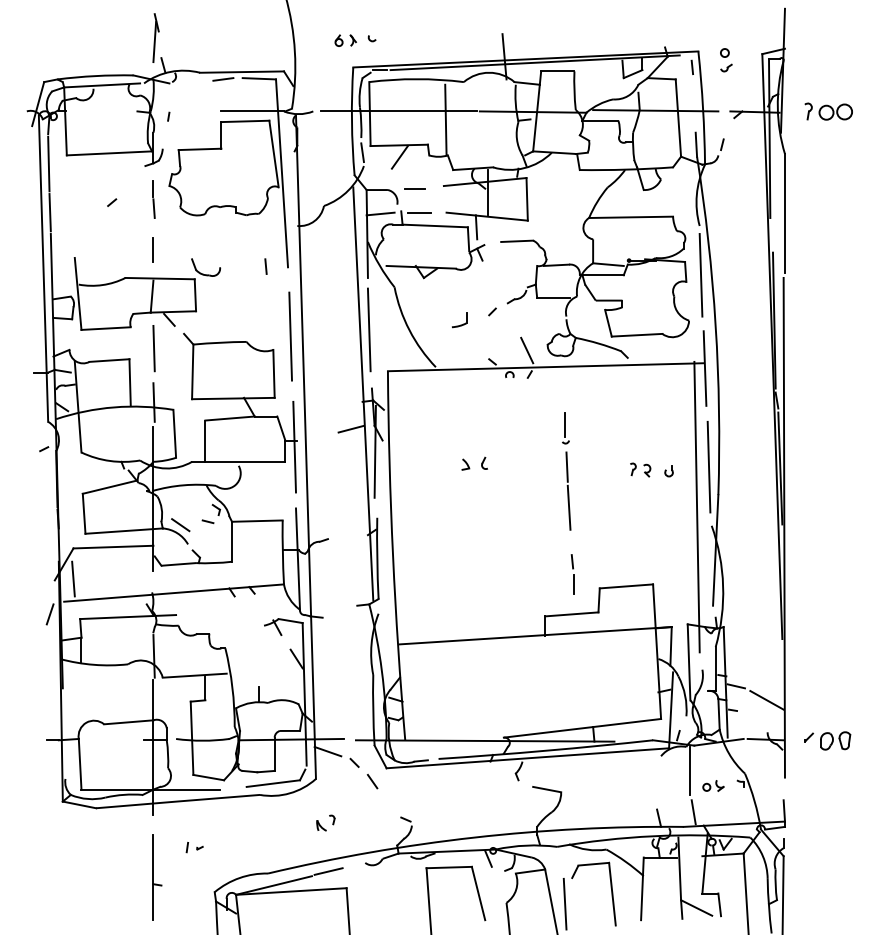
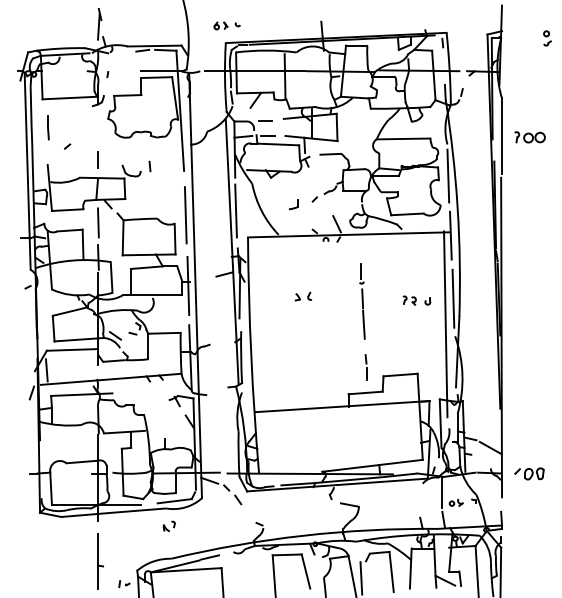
part: (726, 60) -> (547, 38), moved
part: (827, 111) -> (529, 137), moved
line: (154, 199) -> (48, 127), moved
line: (112, 202) -> (67, 146), moved
line: (265, 266) -> (149, 166), moved
part: (324, 823) -> (168, 526), moved
part: (194, 846) -> (124, 583), moved

